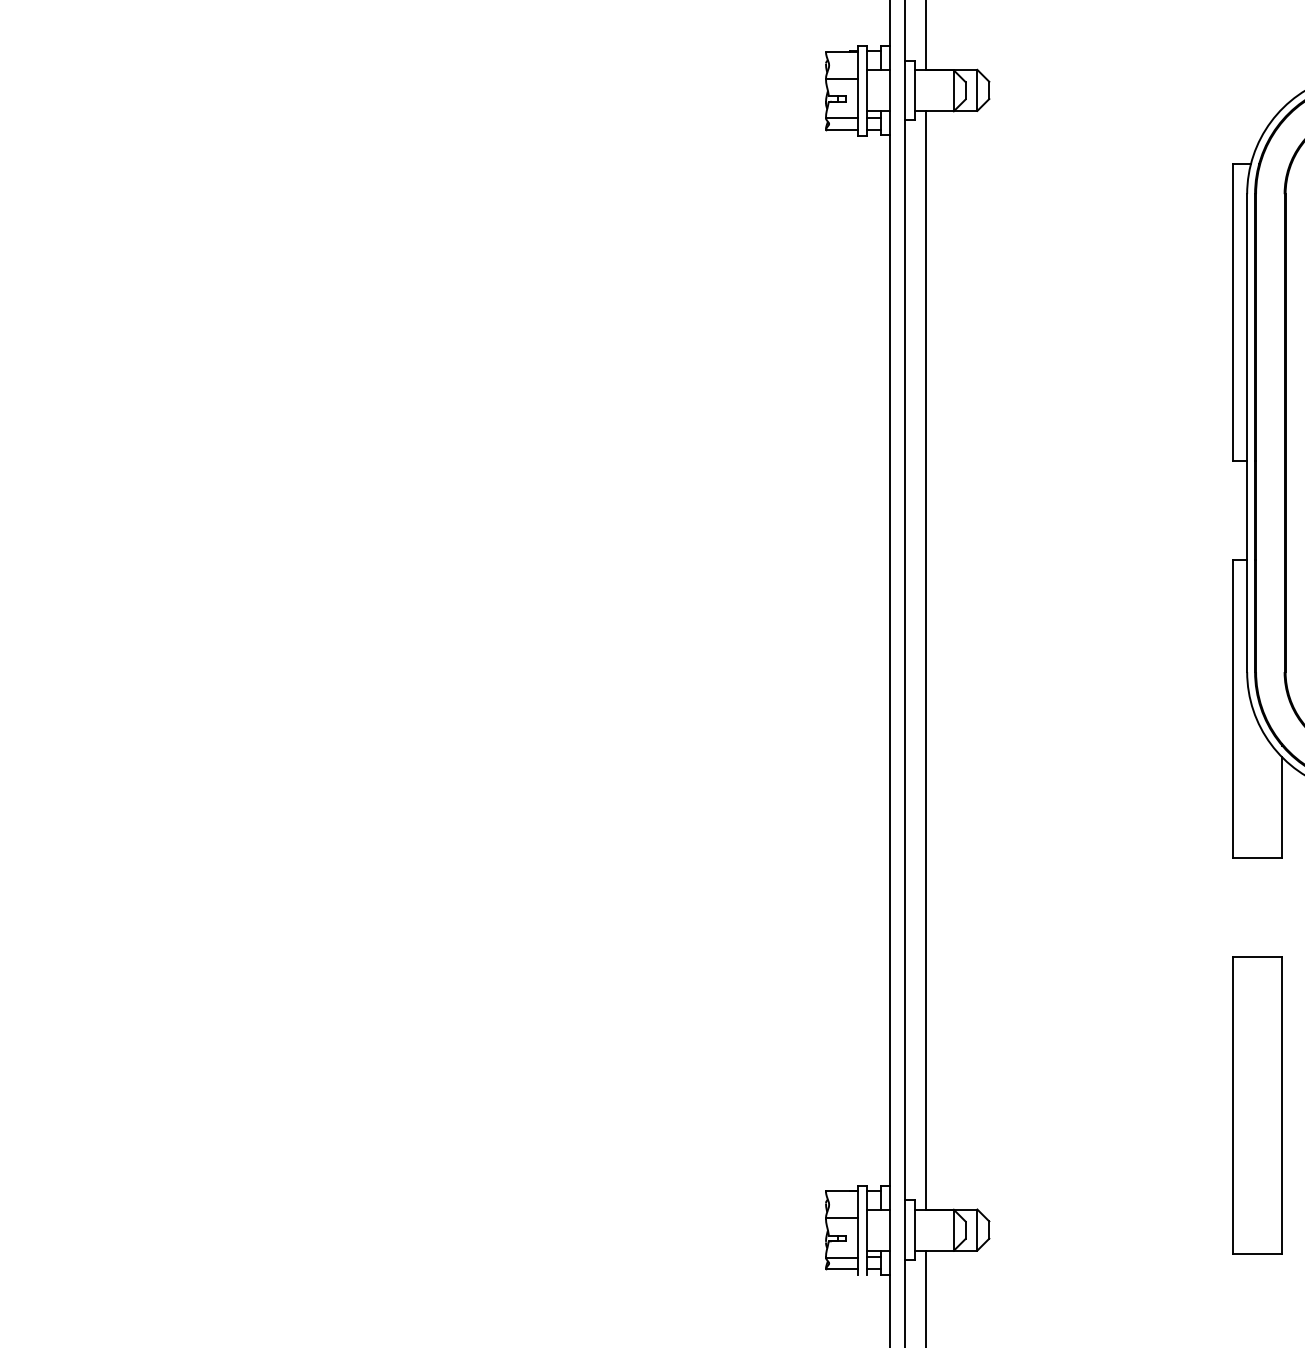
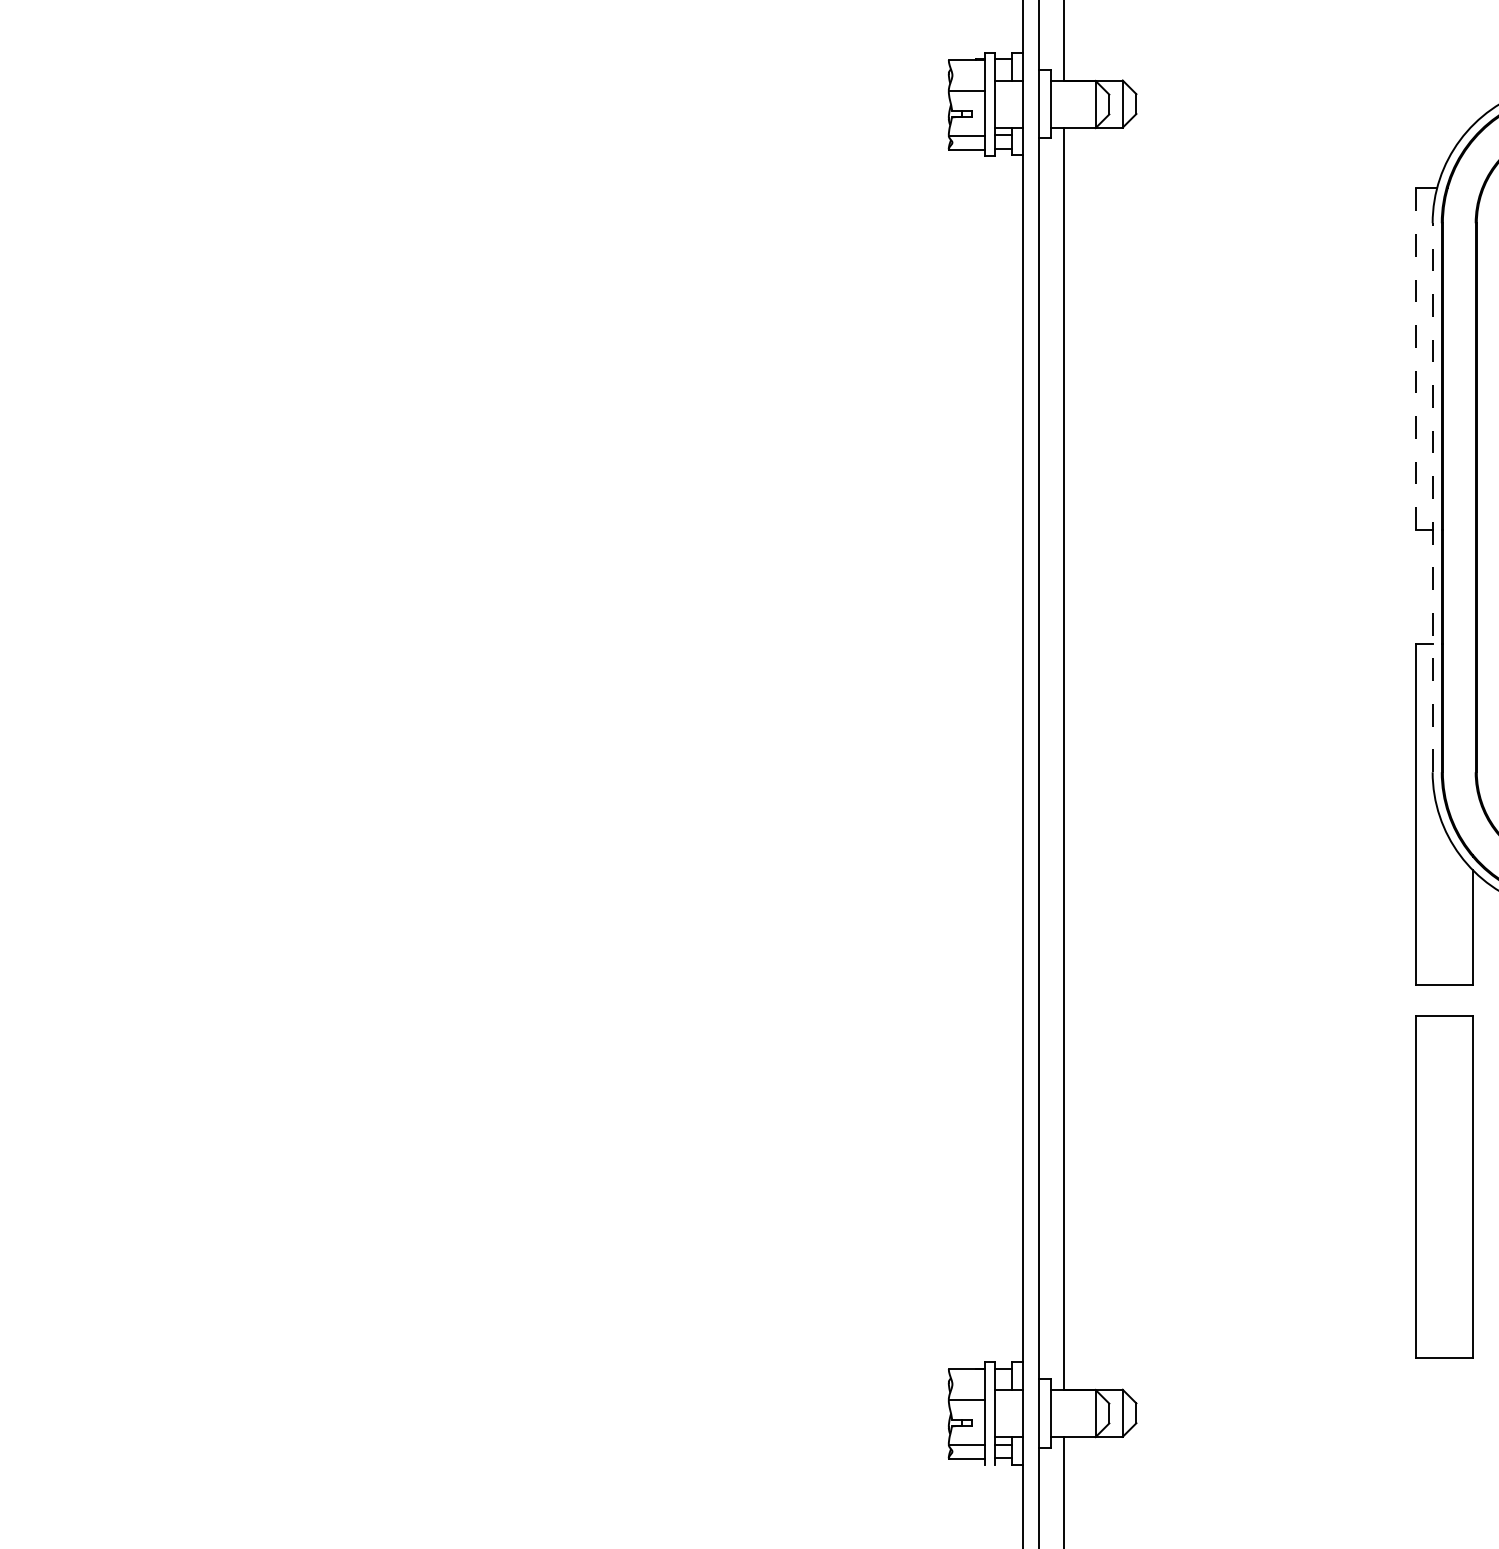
line: (1232, 312) -> (1415, 359), solid -> dashed
line: (1247, 433) -> (1433, 498), solid -> dashed
part: (1257, 1105) -> (1444, 1187), moved

